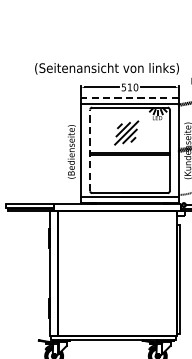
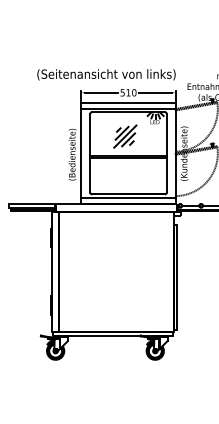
line: (129, 98) -> (128, 103), dashed -> solid
line: (90, 149) -> (90, 152), dashed -> solid

